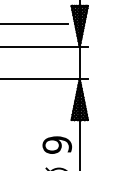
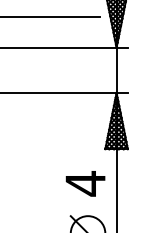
text: (57, 144) -> (85, 182), 9 -> 4

